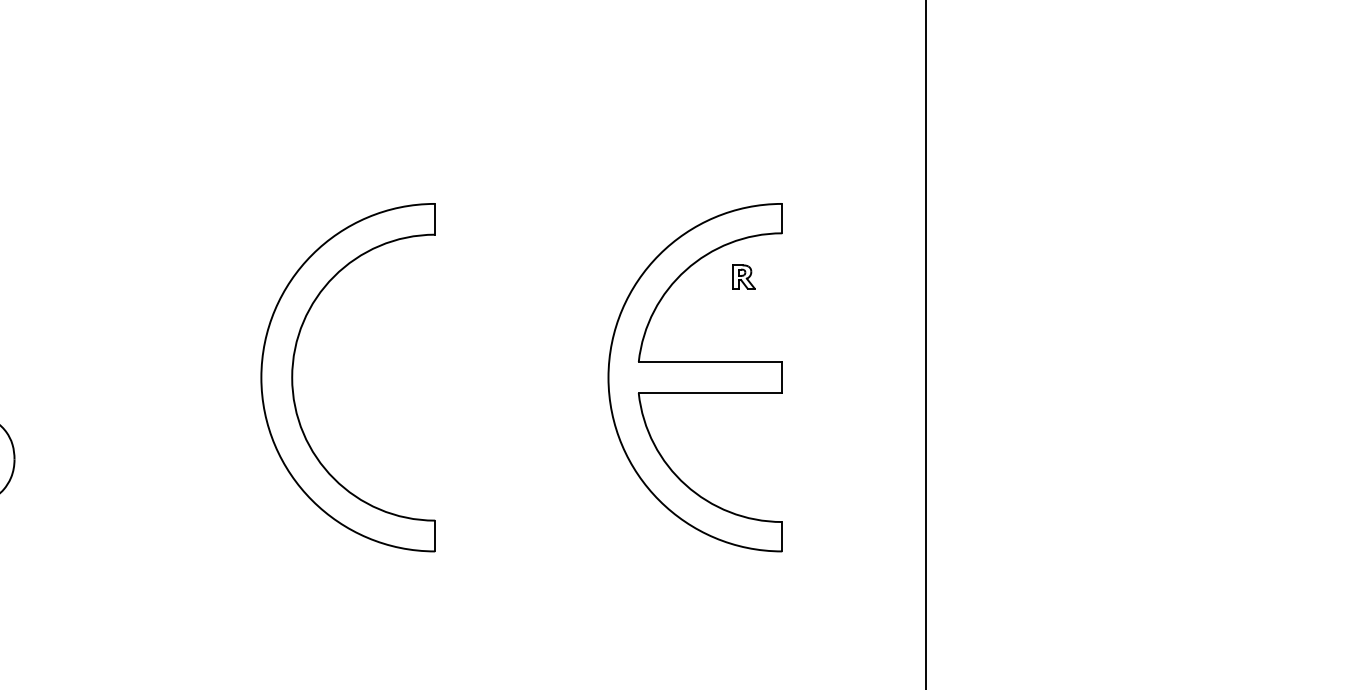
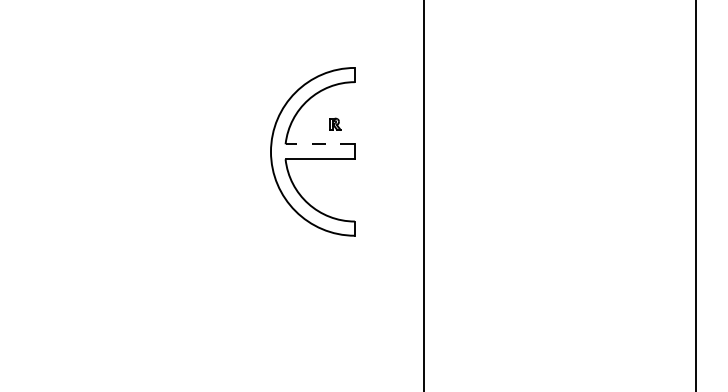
part: (744, 275) -> (335, 123), moved
line: (711, 362) -> (320, 144), solid -> dashed
part: (294, 376) -> (119, 151), removed

